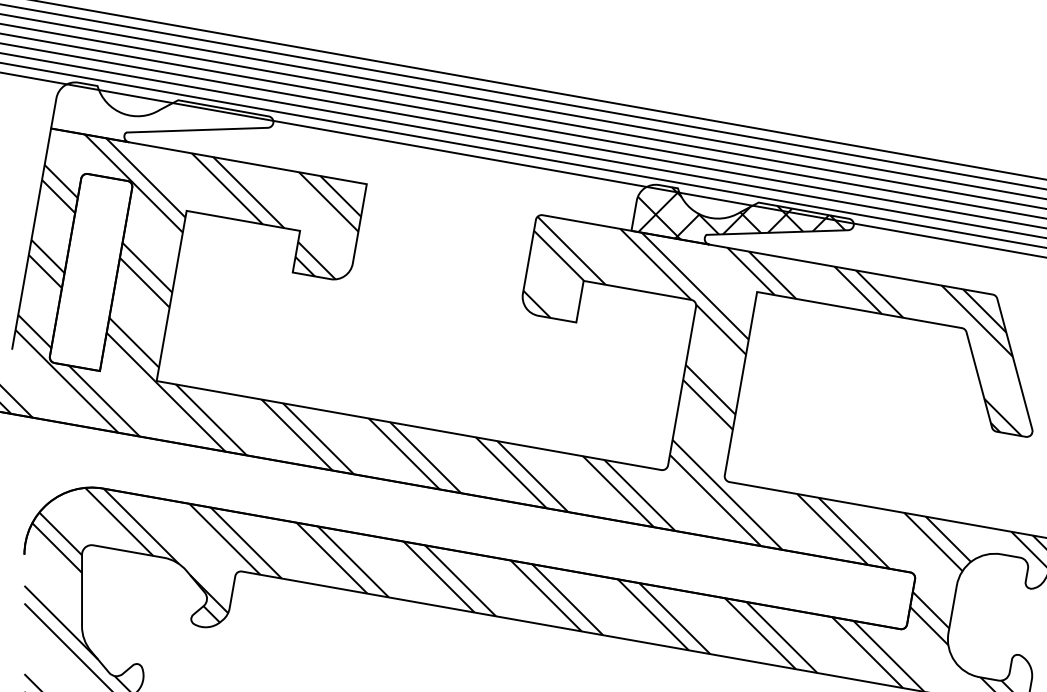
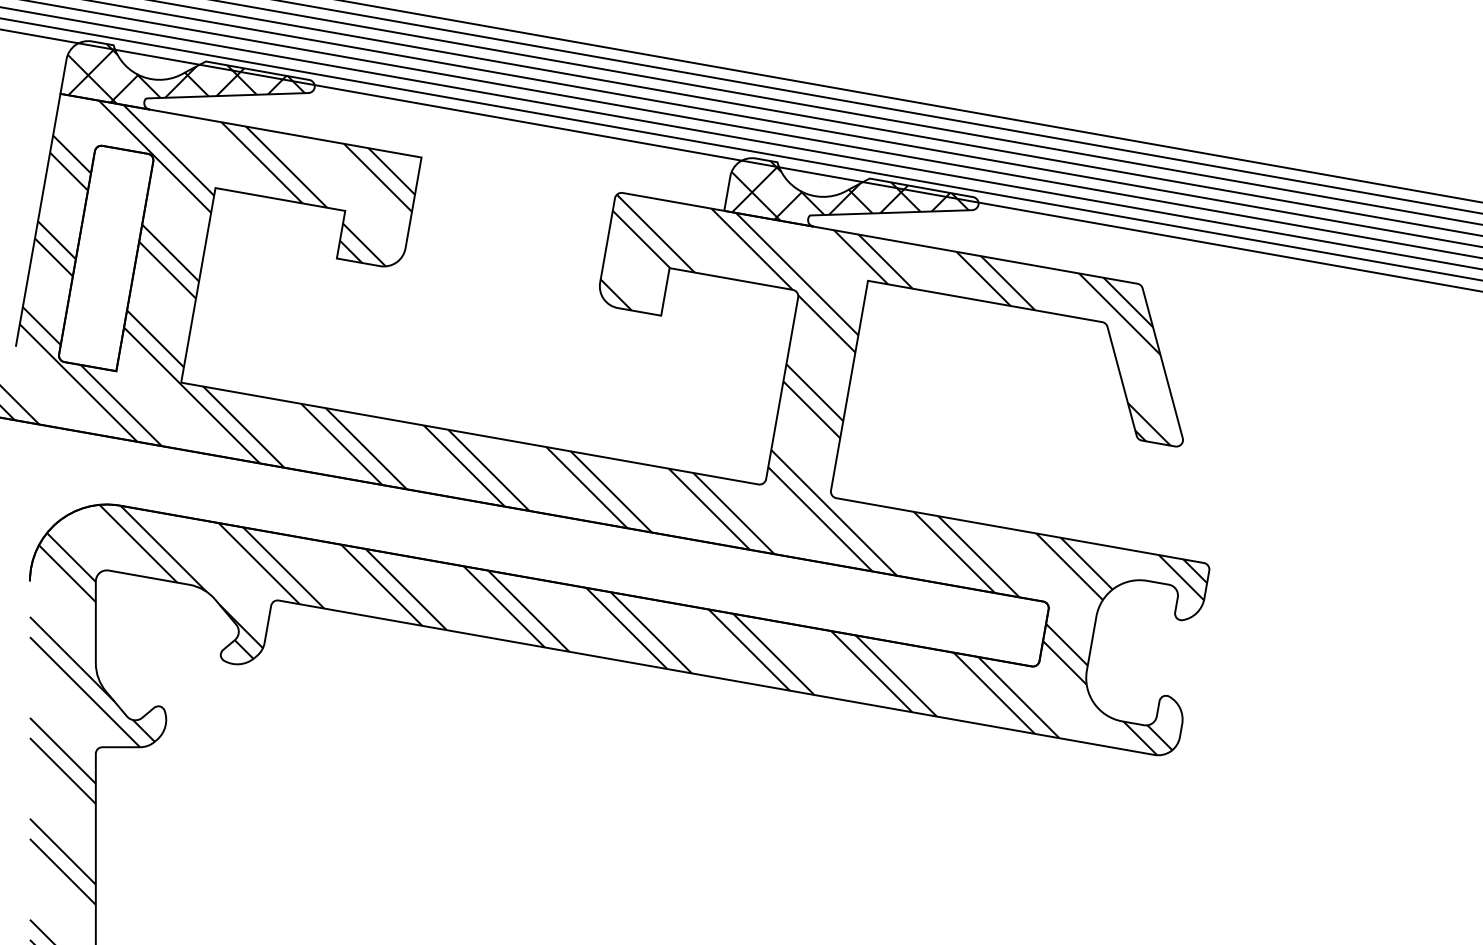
hatch: (160, 110) -> (185, 73), added

